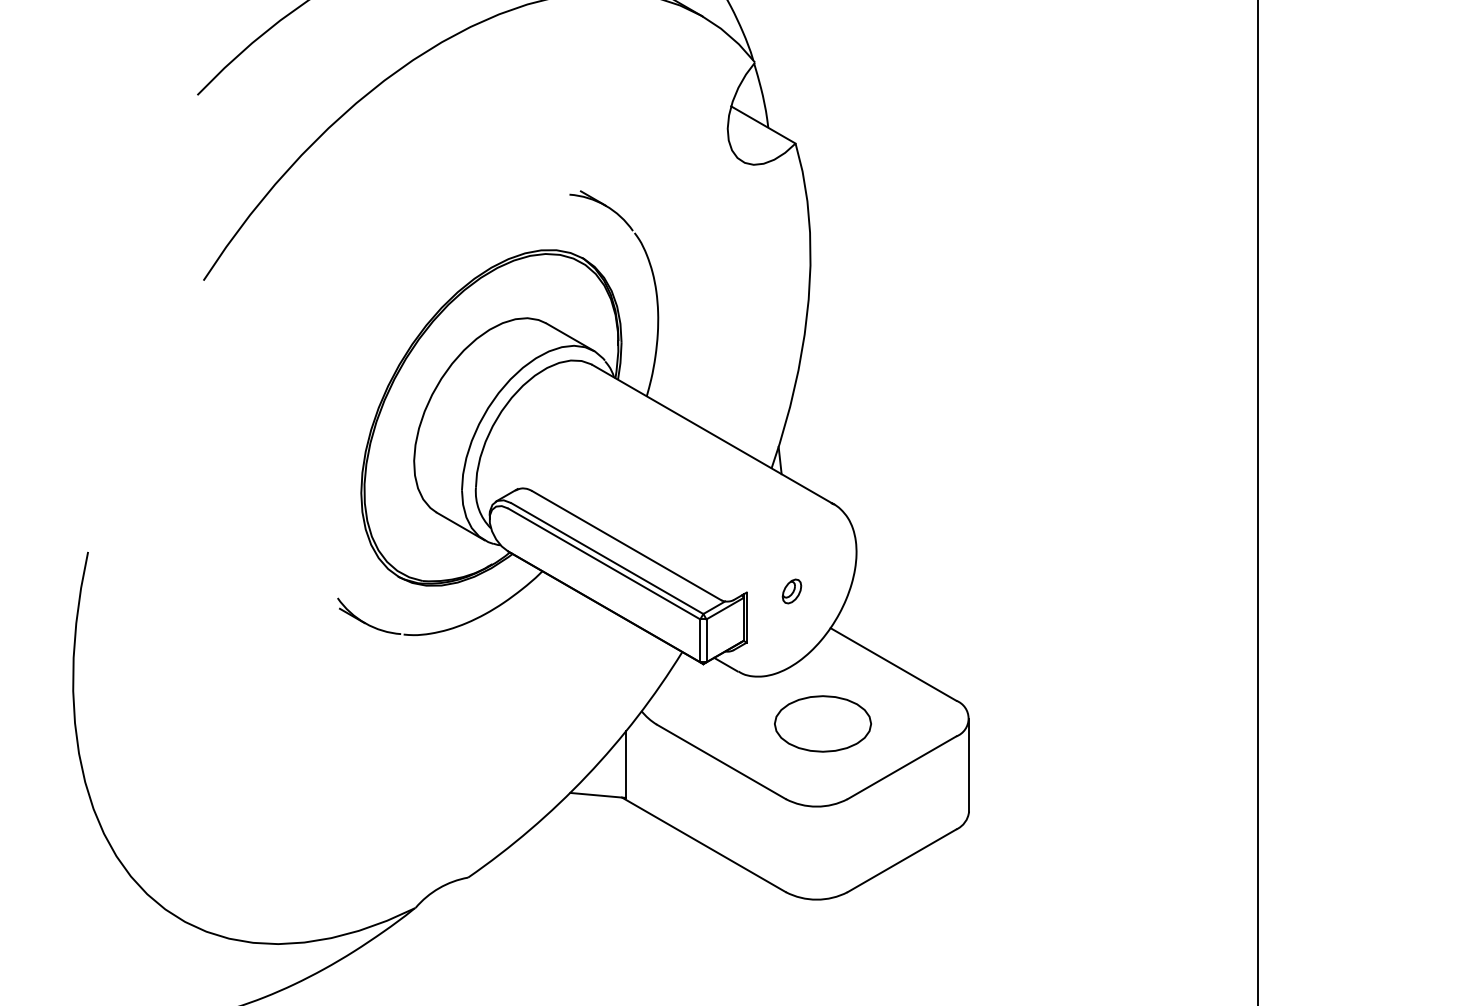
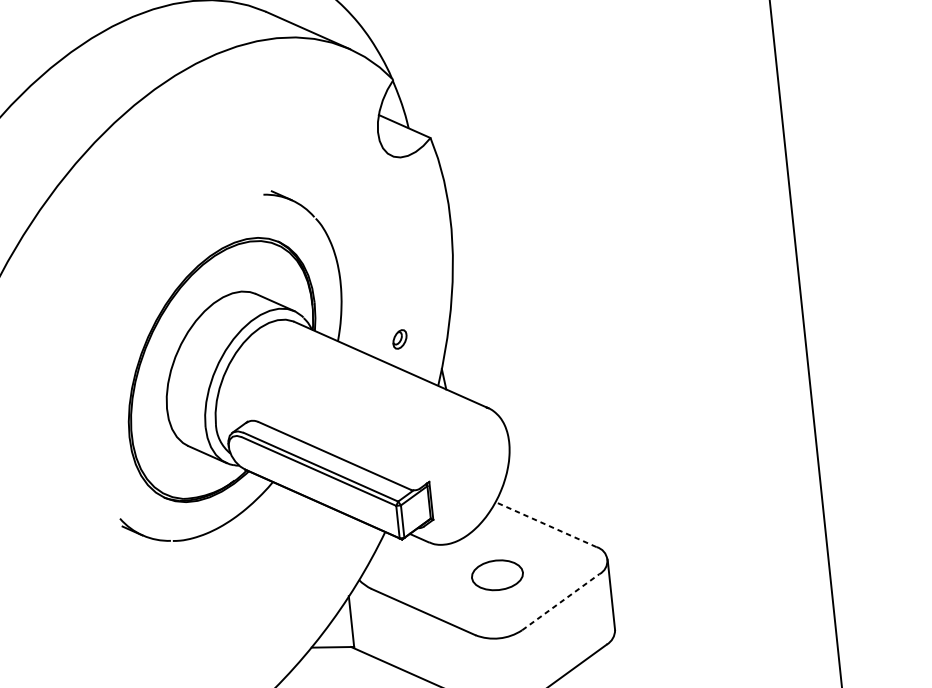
part: (791, 591) -> (399, 339), moved
line: (893, 664) -> (546, 524), solid -> dashed
part: (822, 723) -> (497, 574), size x0.7
line: (902, 767) -> (561, 601), solid -> dashed

